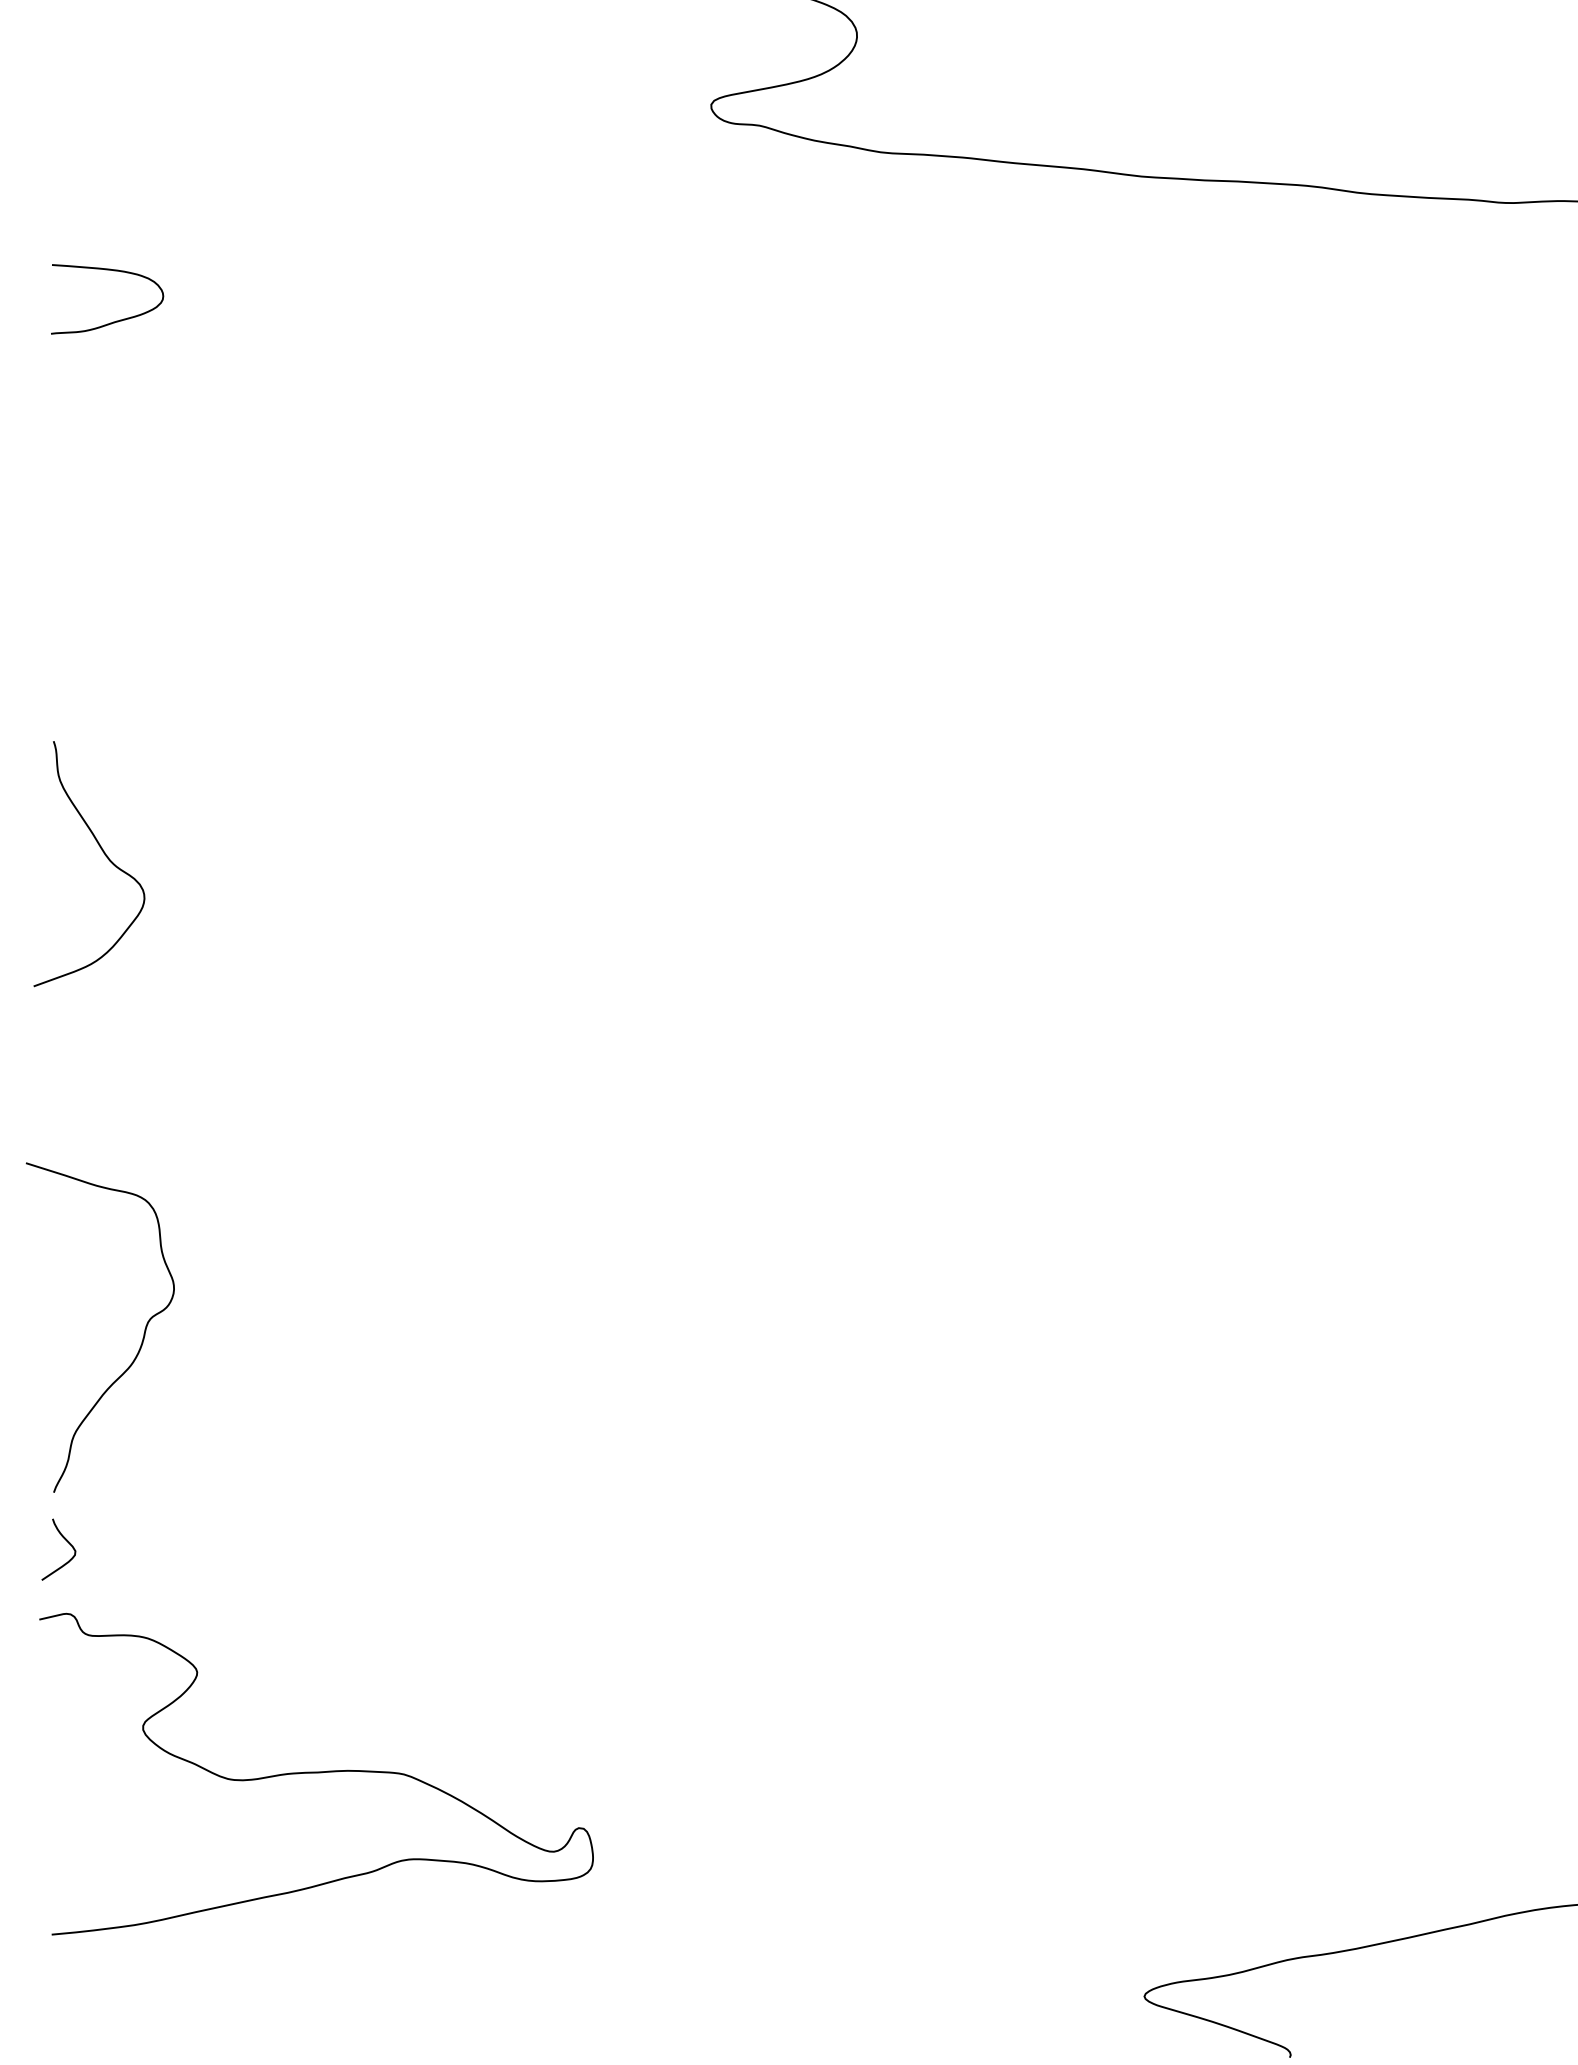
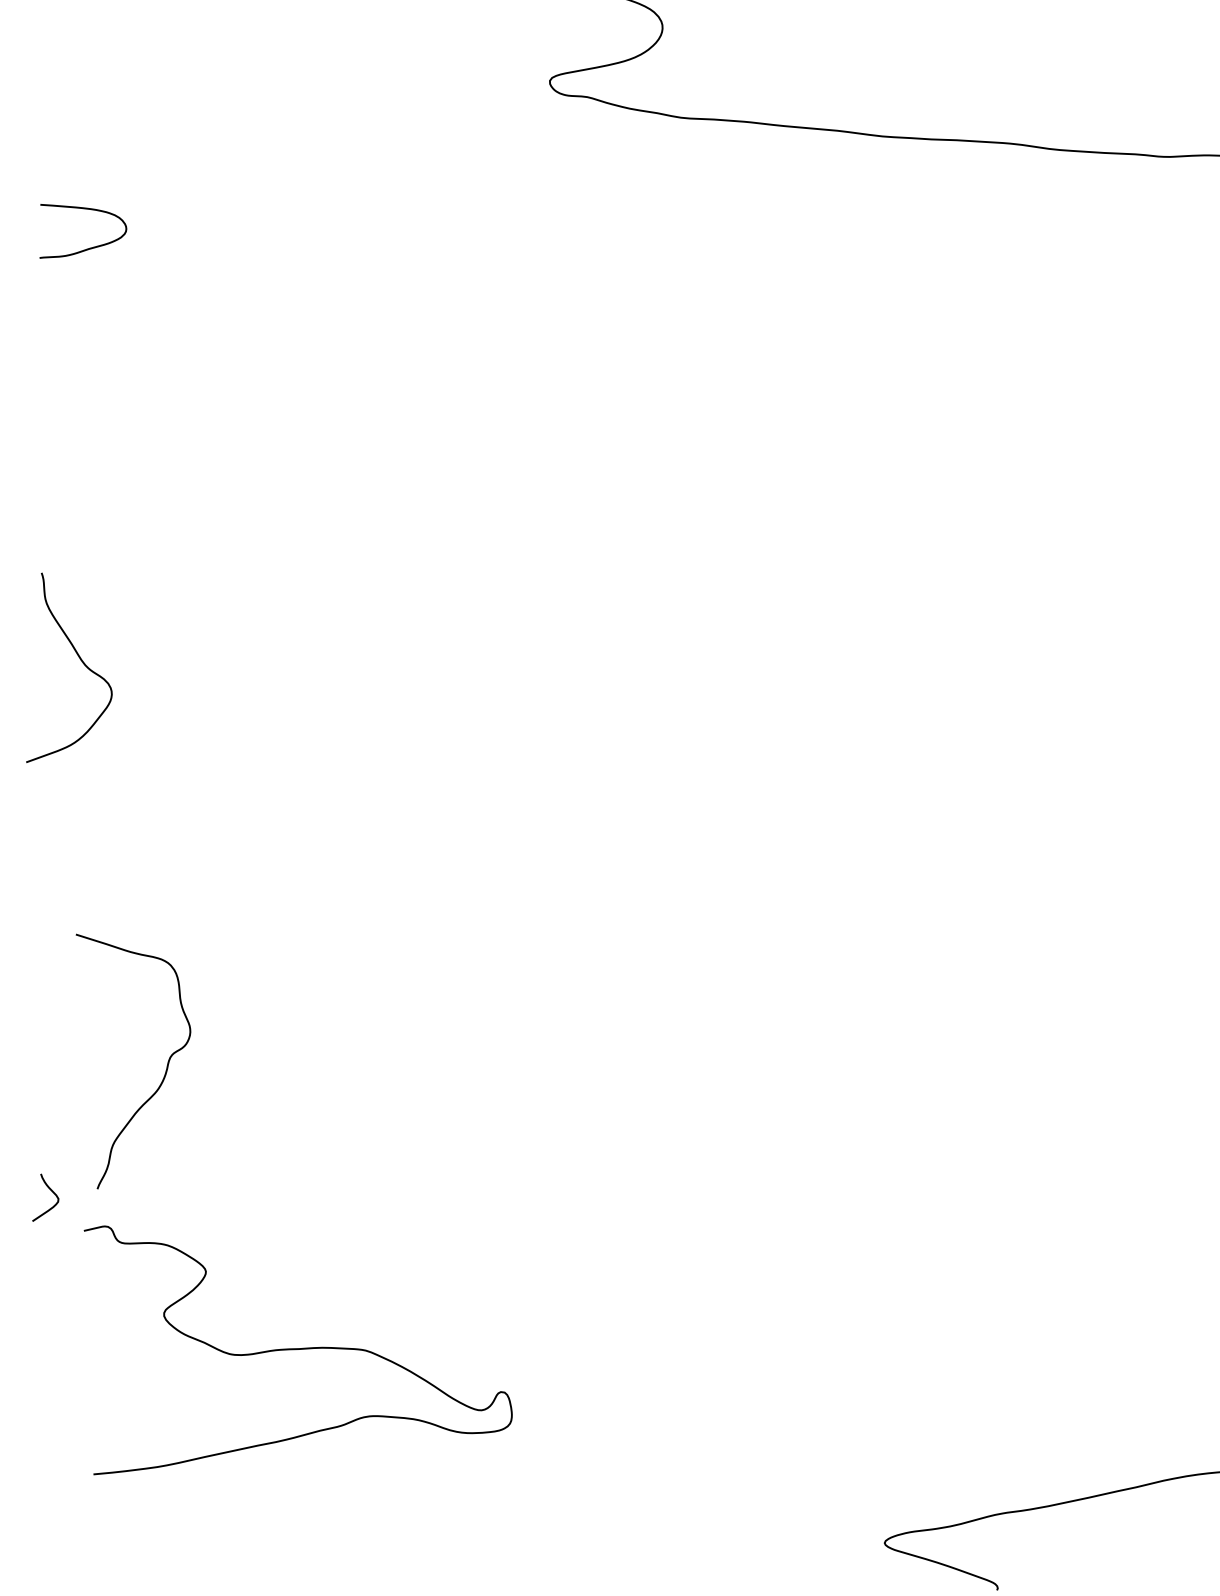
curve: (141, 1341) -> (165, 1072), moved
curve: (316, 1773) -> (298, 1349), moved

